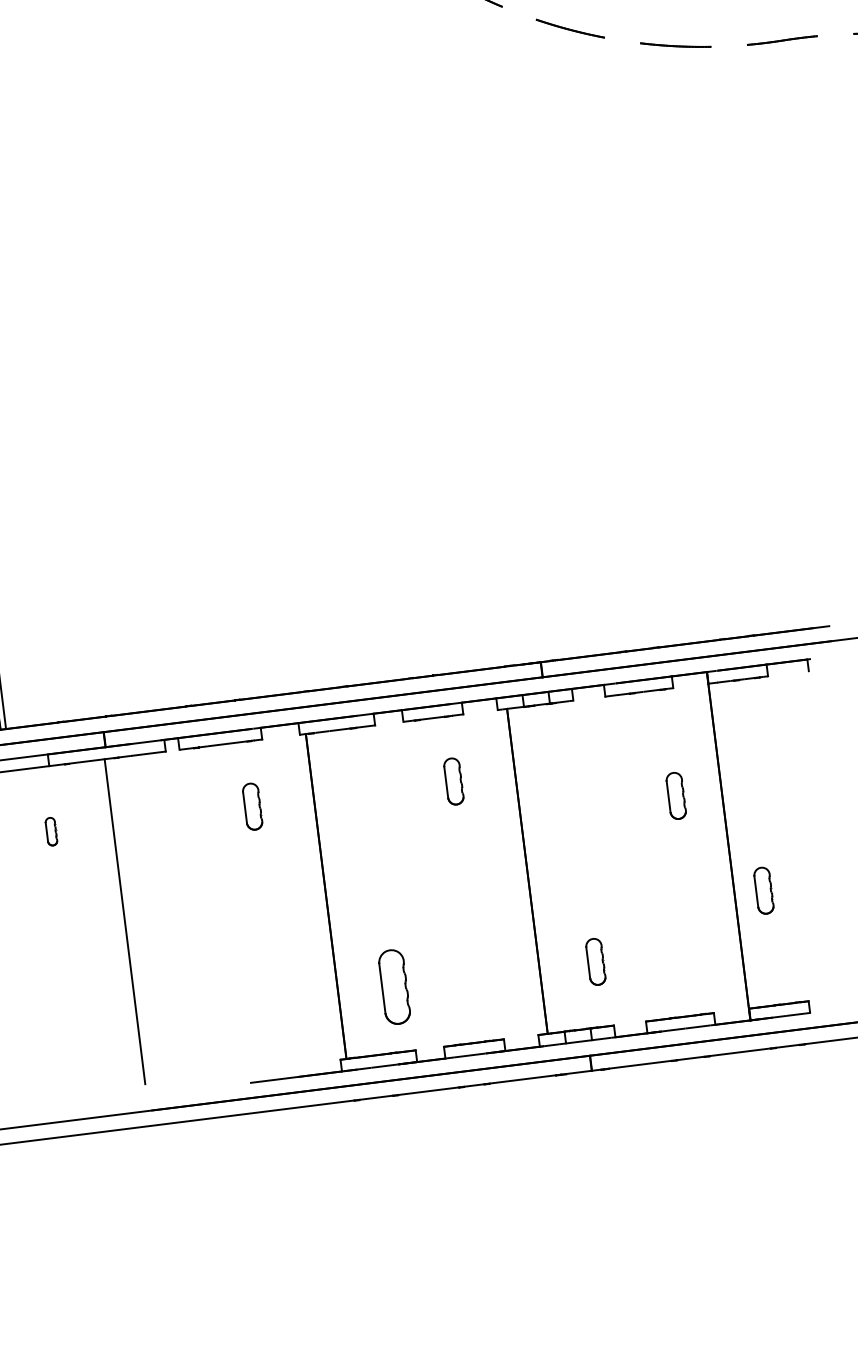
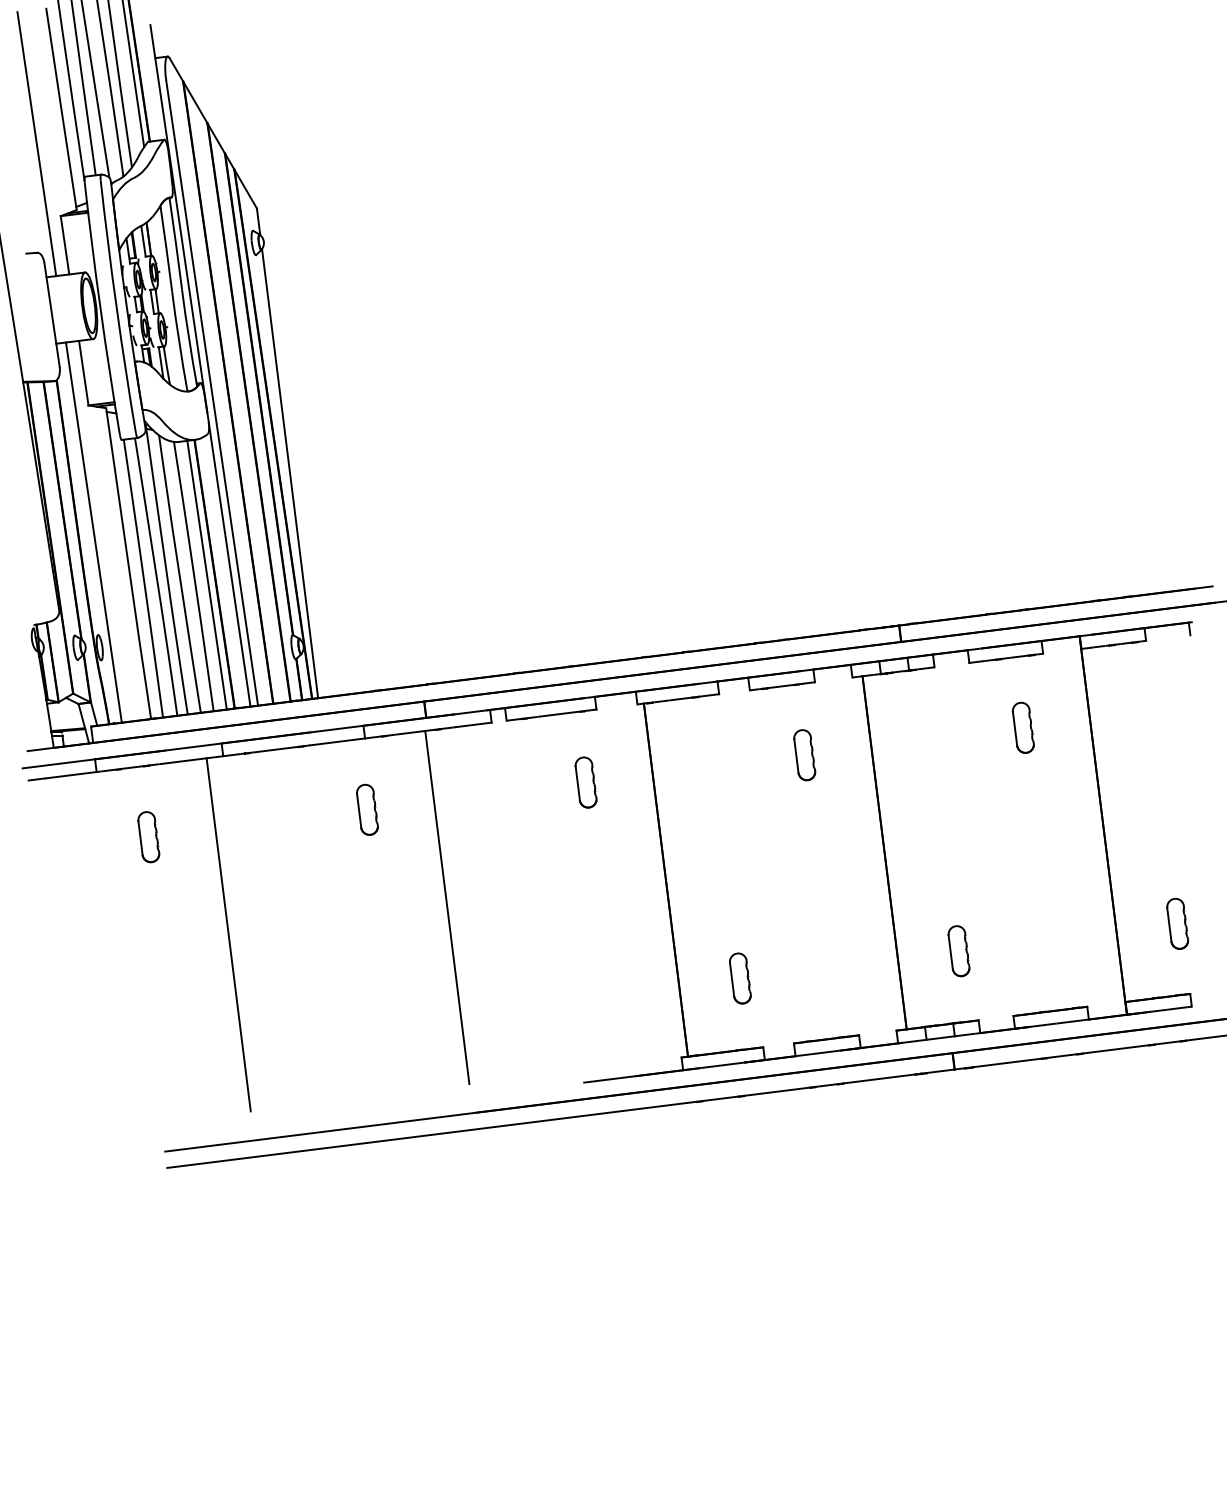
part: (675, 795) -> (1022, 727), moved
part: (51, 831) -> (367, 809), size x1.67
part: (763, 890) -> (1177, 923), moved
part: (394, 987) -> (740, 978), size x0.62

